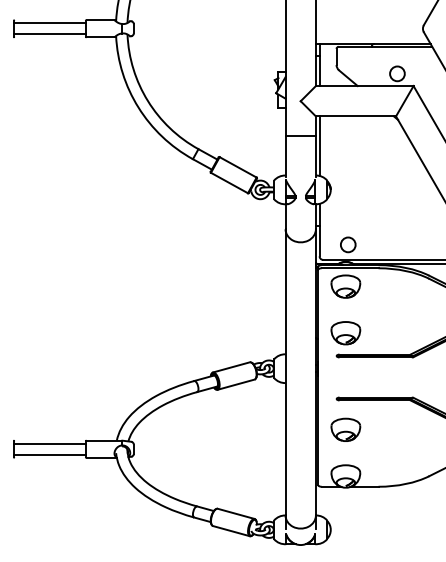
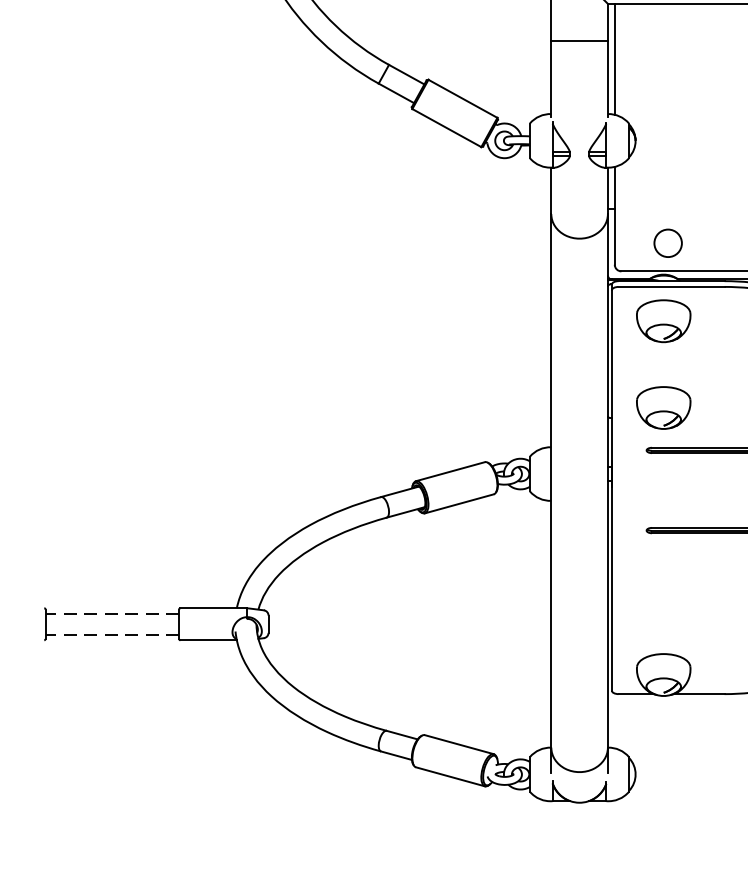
part: (345, 429) -> (663, 587), removed
line: (50, 443) -> (113, 613), solid -> dashed
line: (50, 455) -> (113, 635), solid -> dashed

